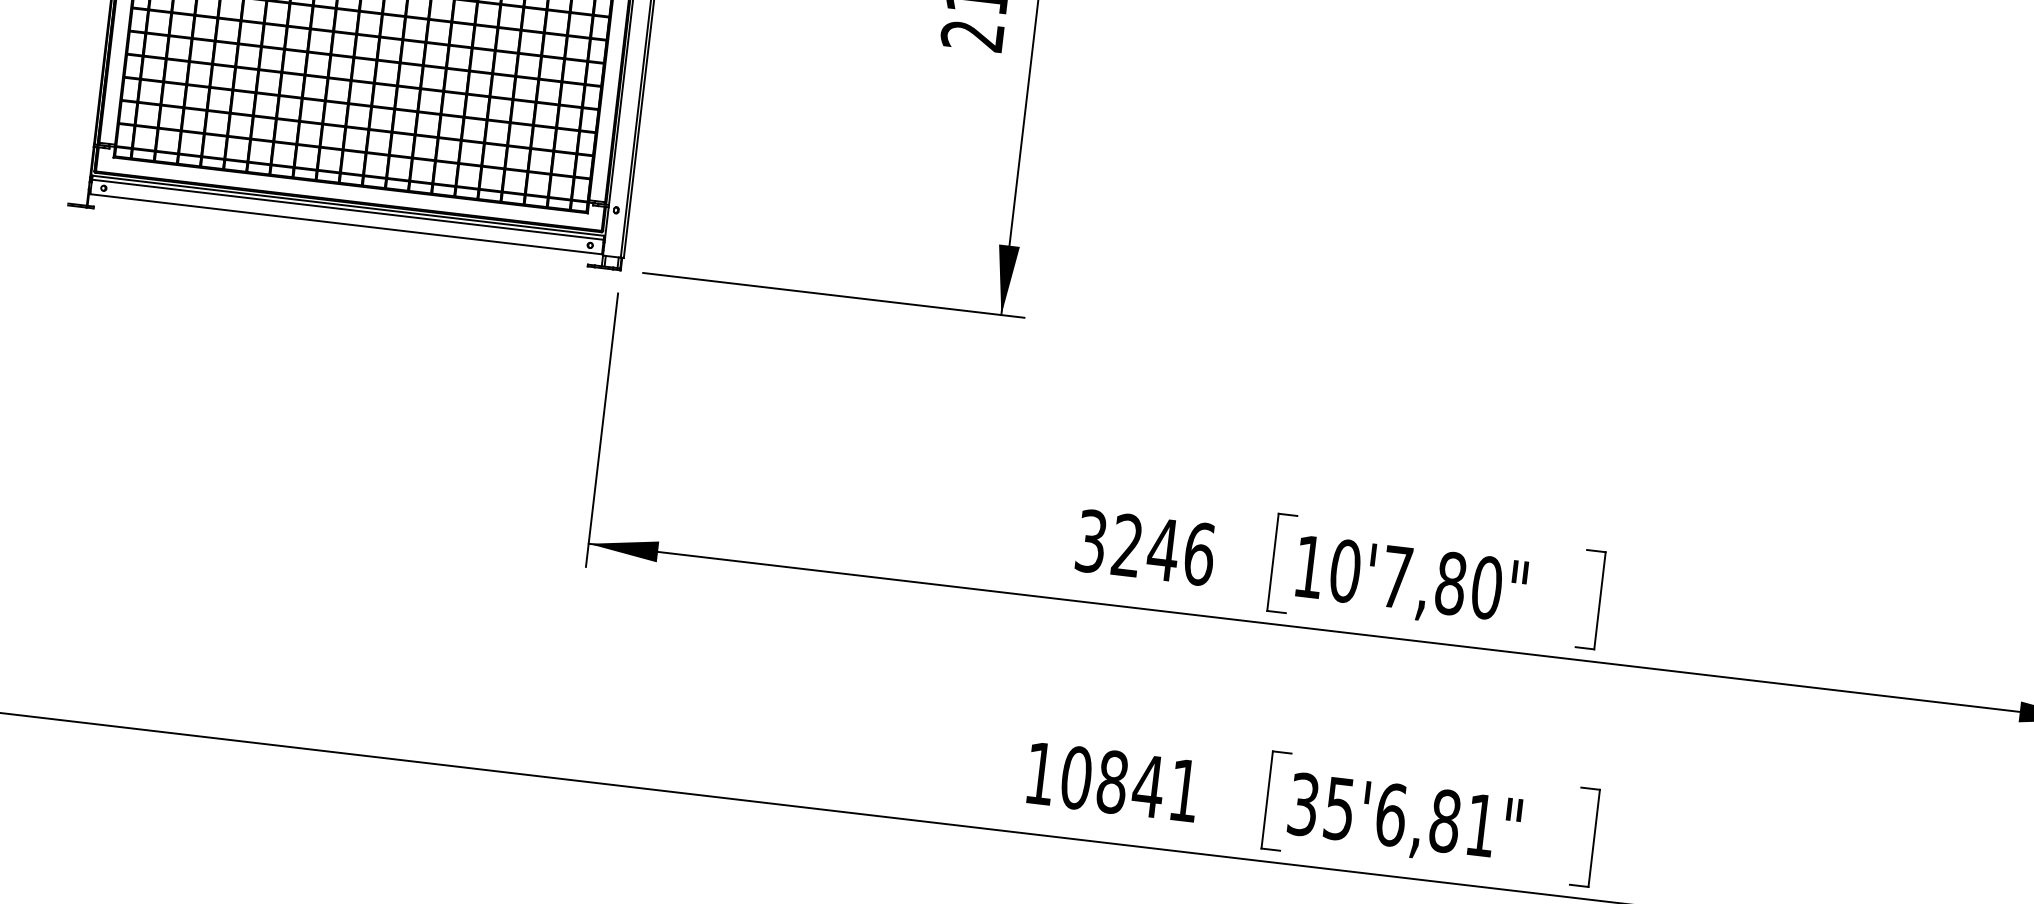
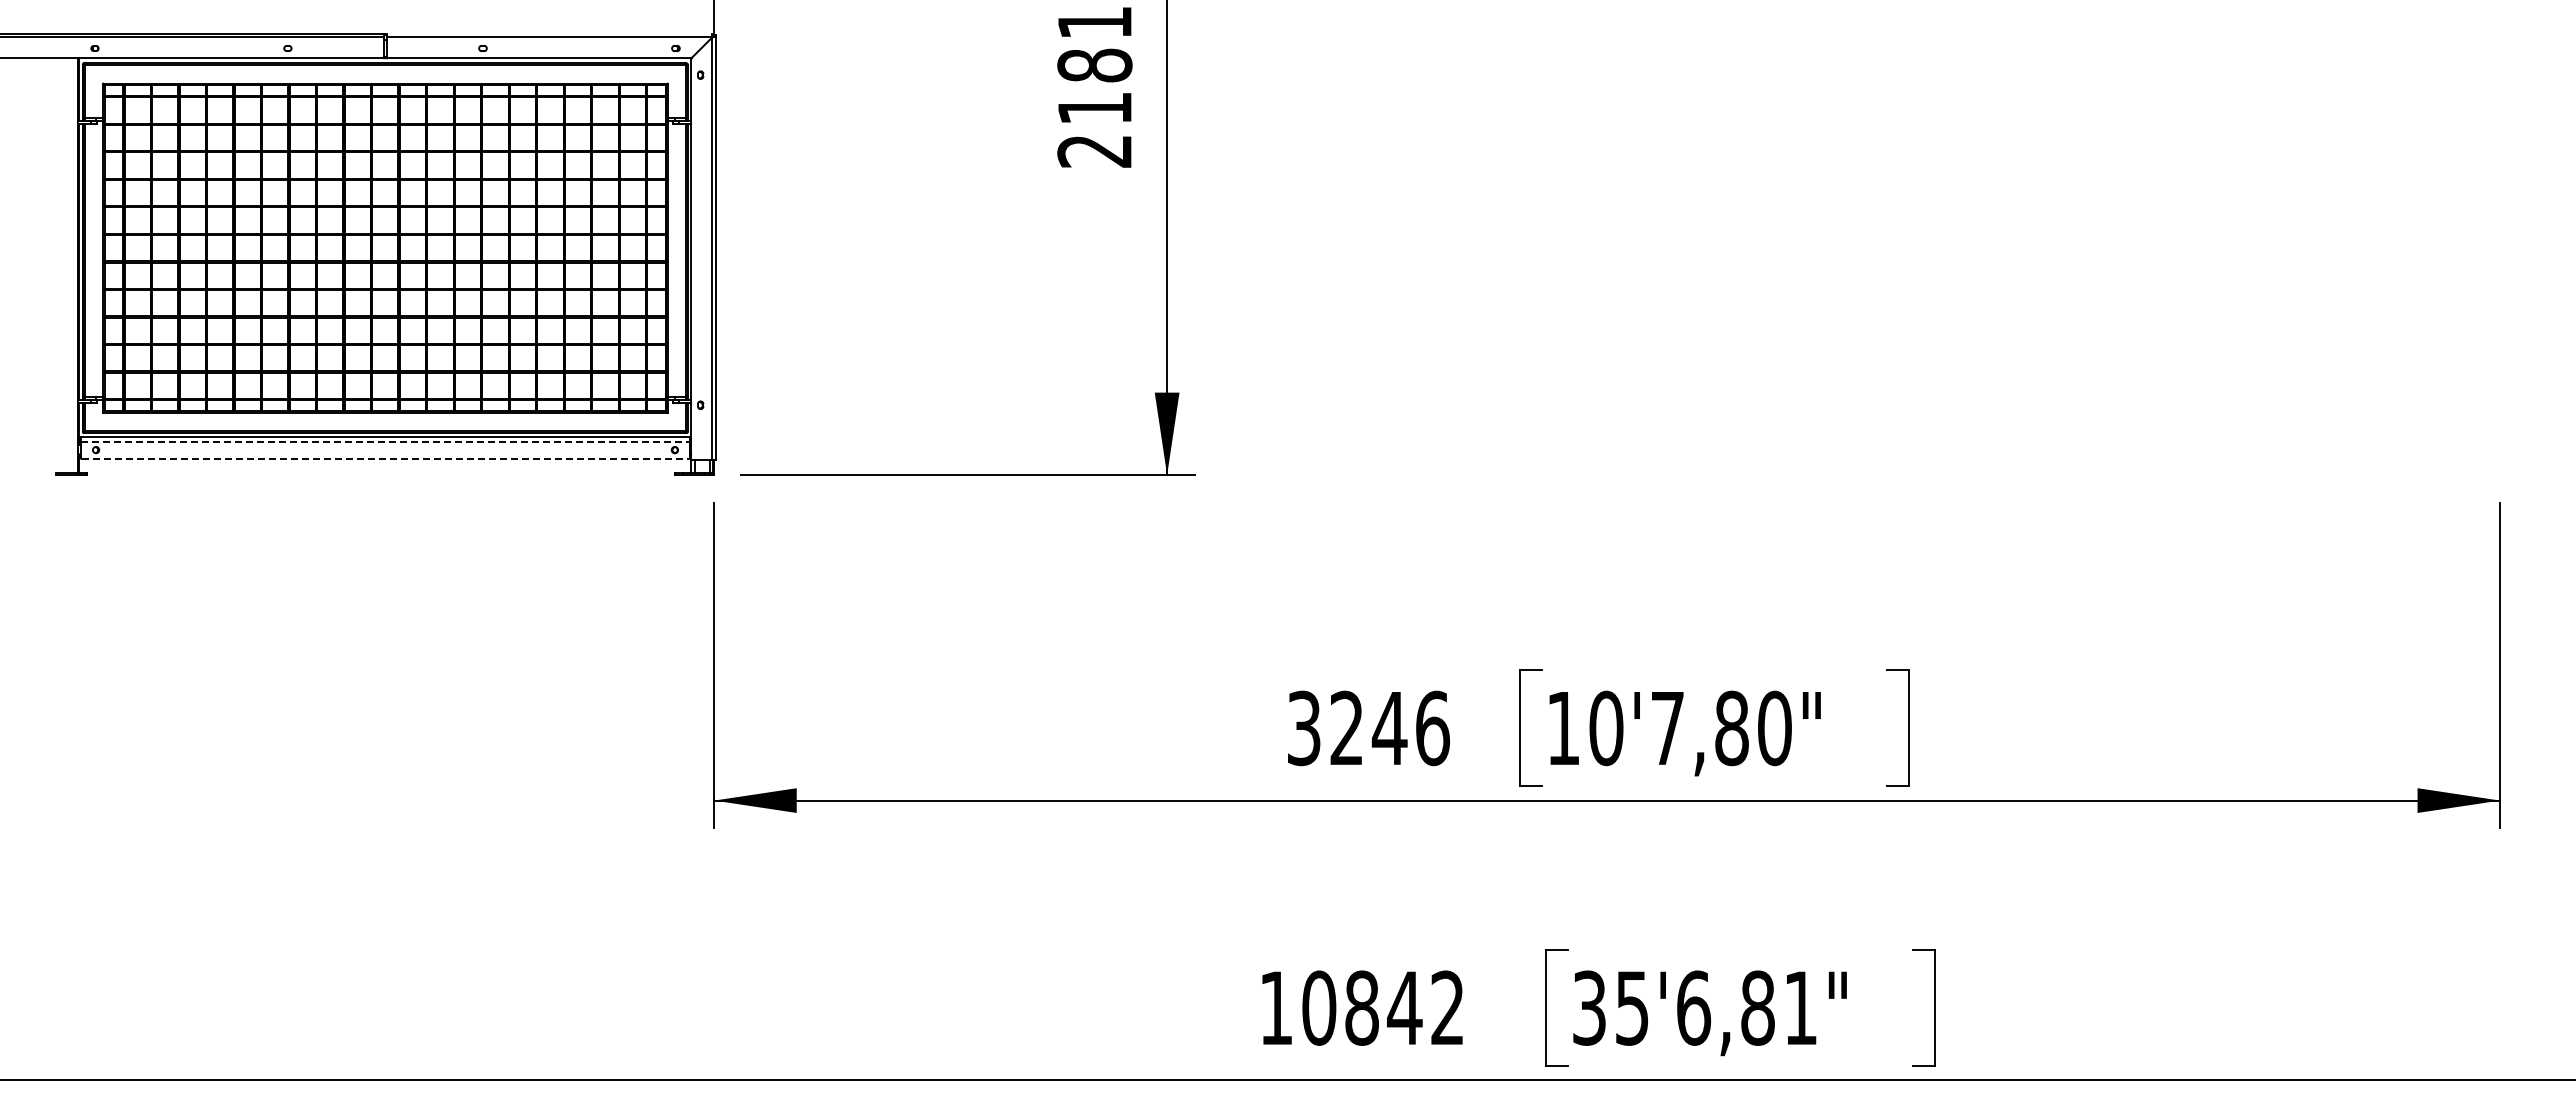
line: (347, 209) -> (385, 441), solid -> dashed
line: (346, 223) -> (385, 458), solid -> dashed
text: (1184, 790) -> (1447, 1007), 10841 -> 10842

